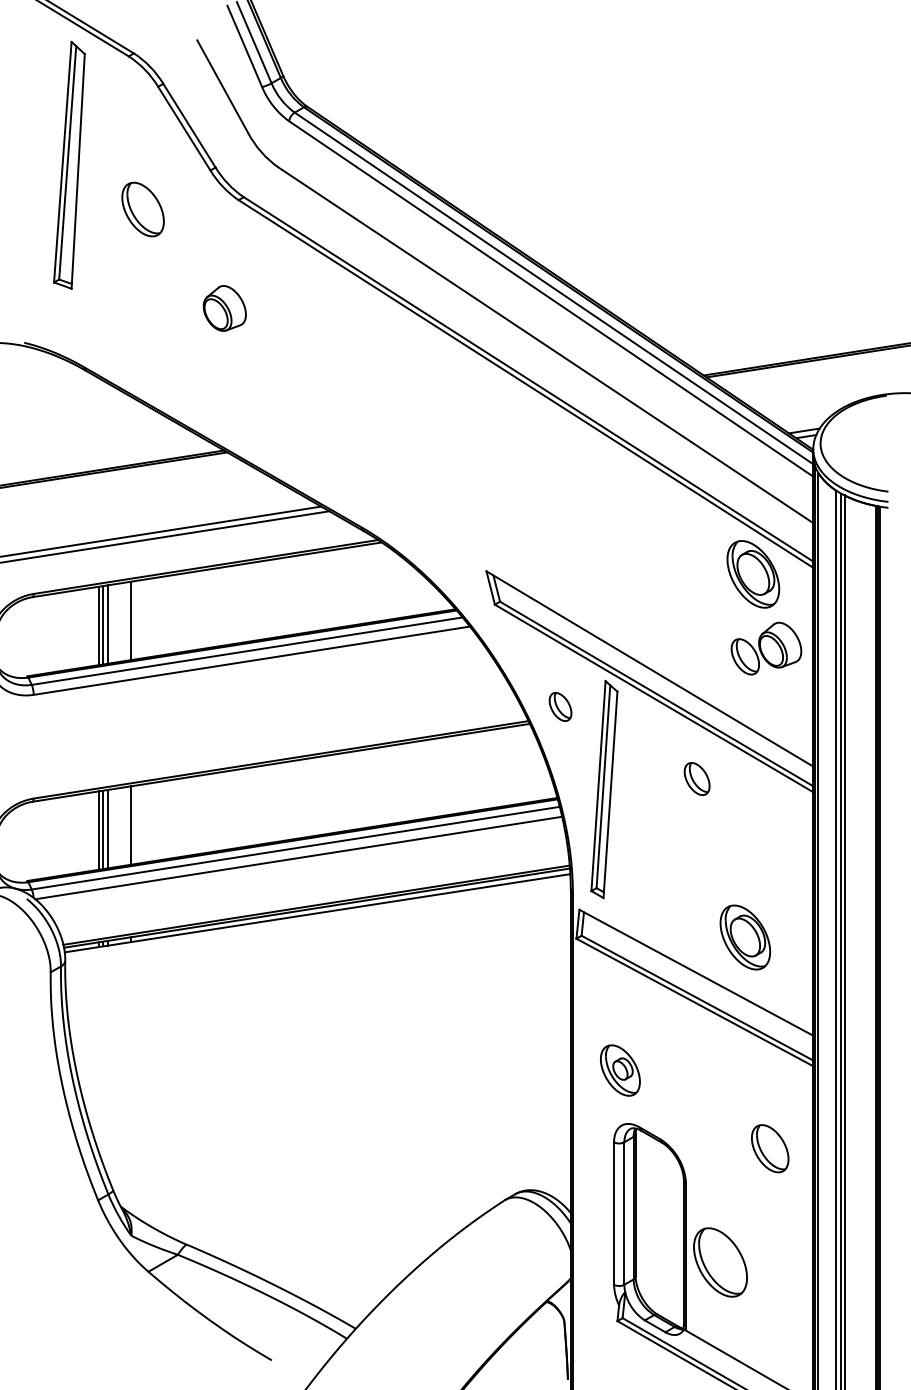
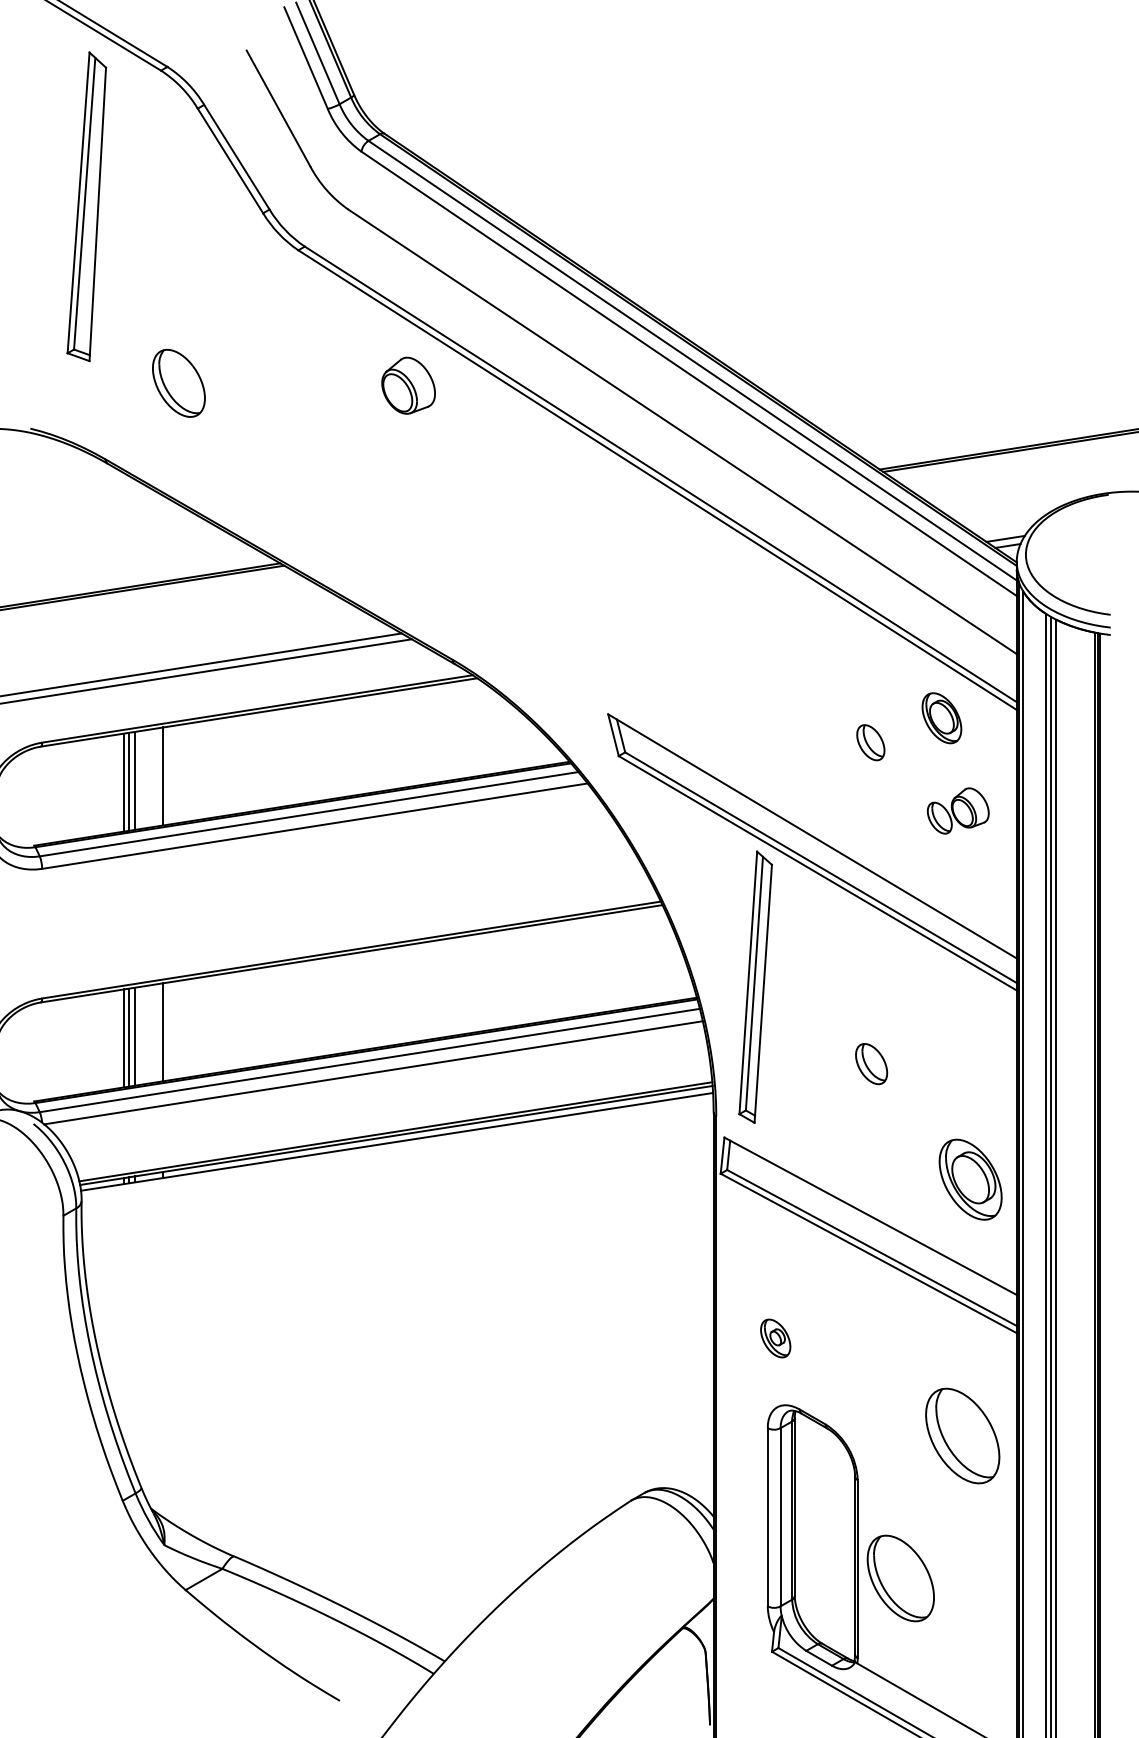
part: (142, 209) -> (178, 383), moved
part: (224, 308) -> (408, 385), moved
part: (753, 574) -> (942, 718), size x0.6
part: (766, 648) -> (958, 810), size x0.7
part: (560, 706) -> (870, 742), moved
part: (696, 778) -> (870, 1063), moved
part: (745, 937) -> (970, 1179), moved
part: (620, 1070) -> (775, 1338), size x0.6
part: (770, 1148) -> (963, 1435), size x1.6

